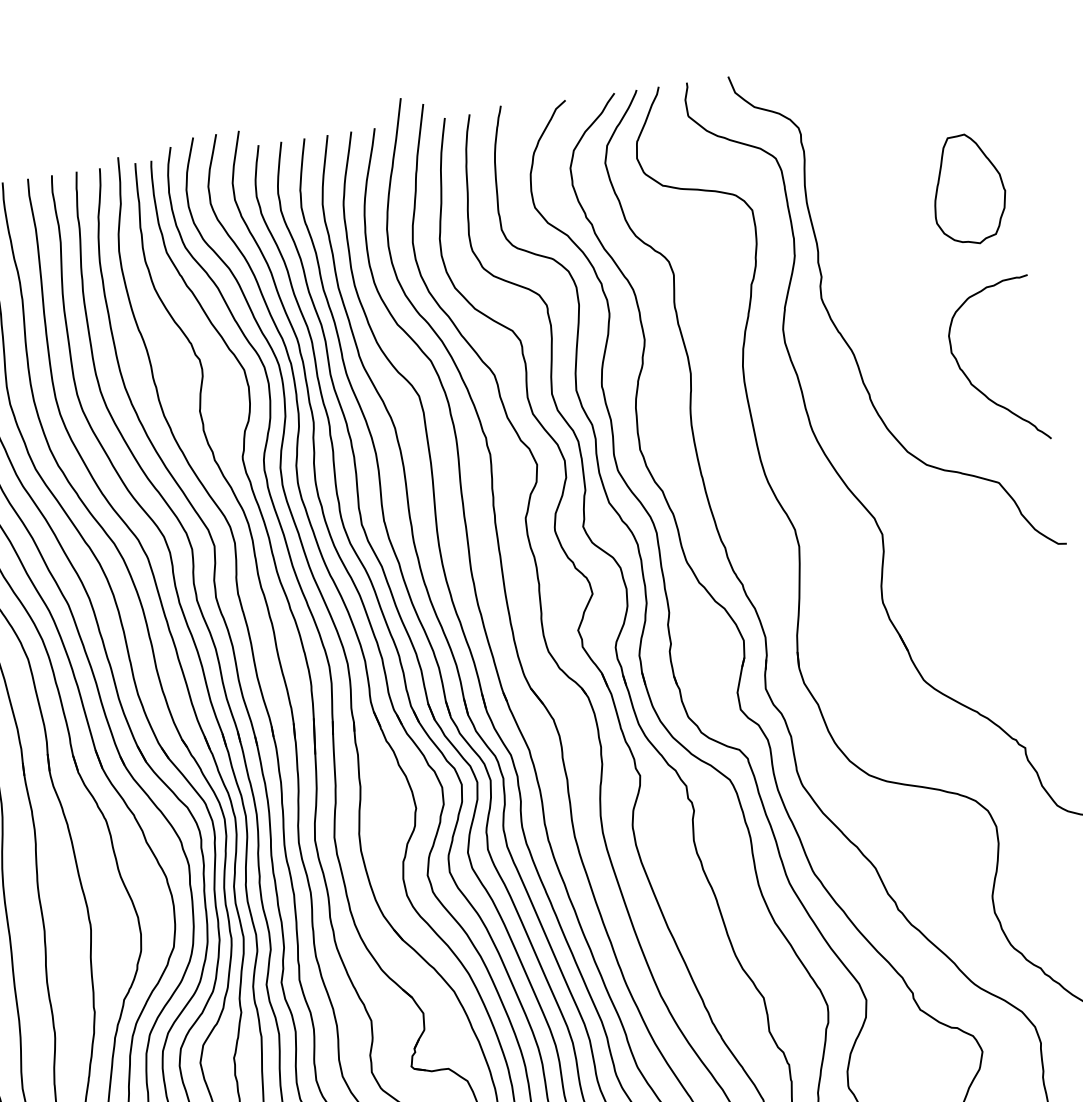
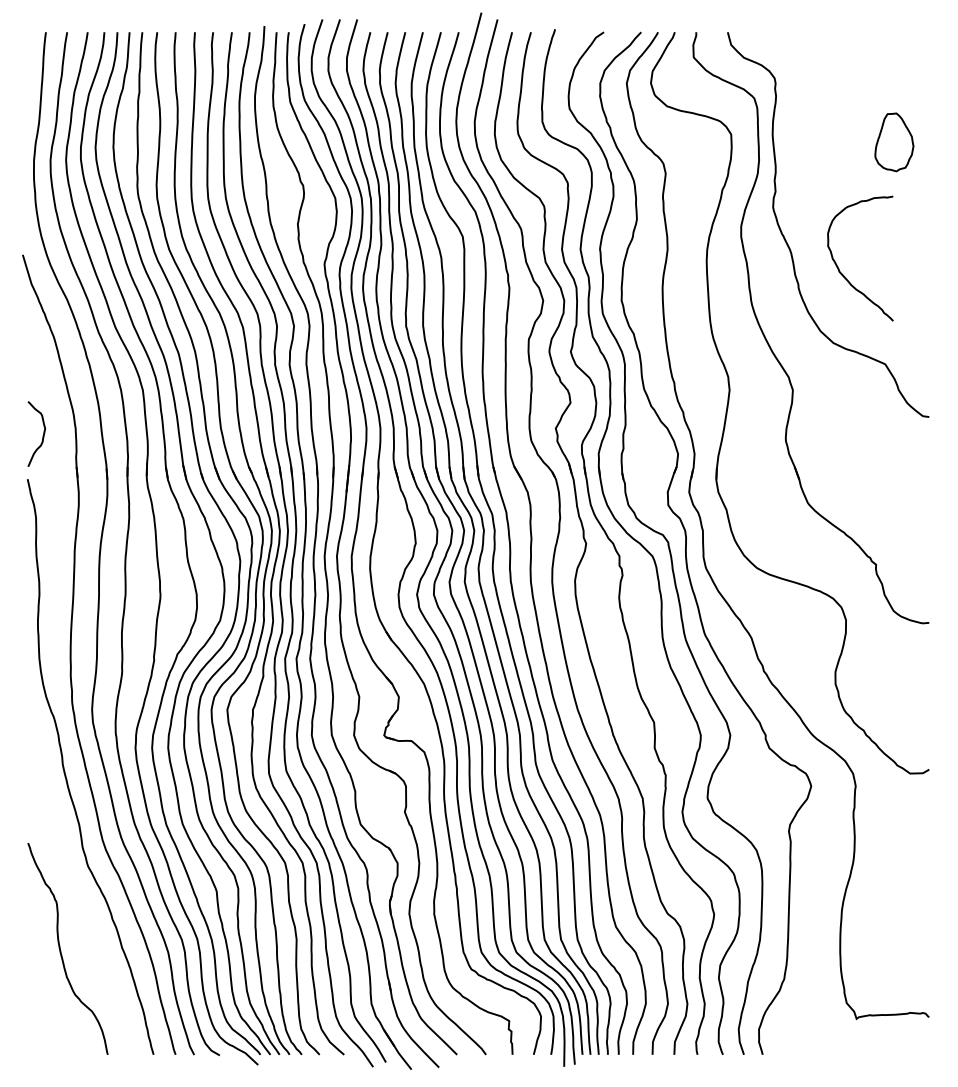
part: (968, 189) -> (894, 142), size x0.7
curve: (970, 379) -> (839, 268), moved

